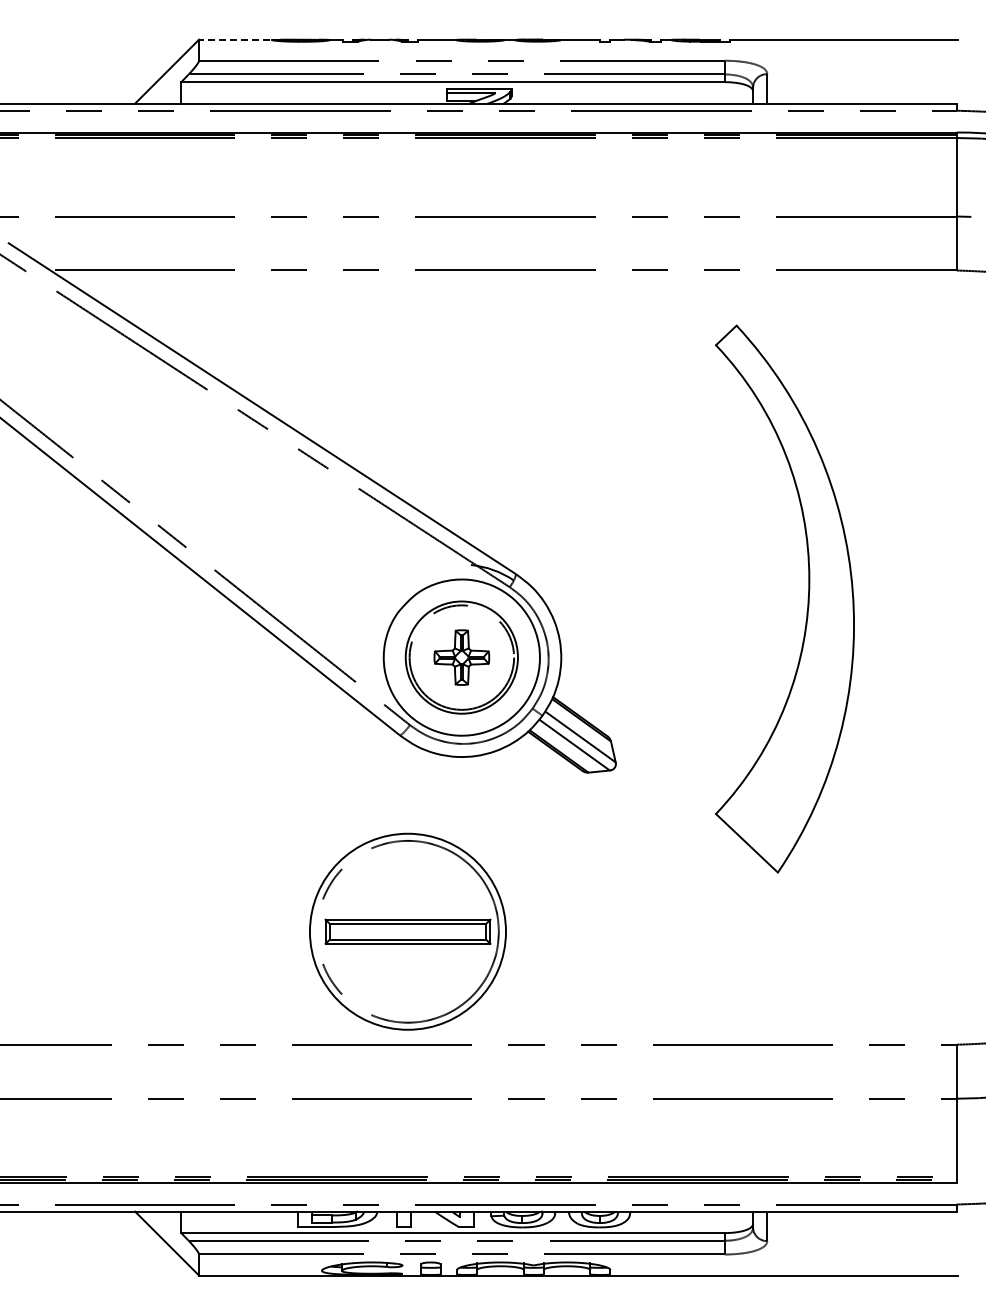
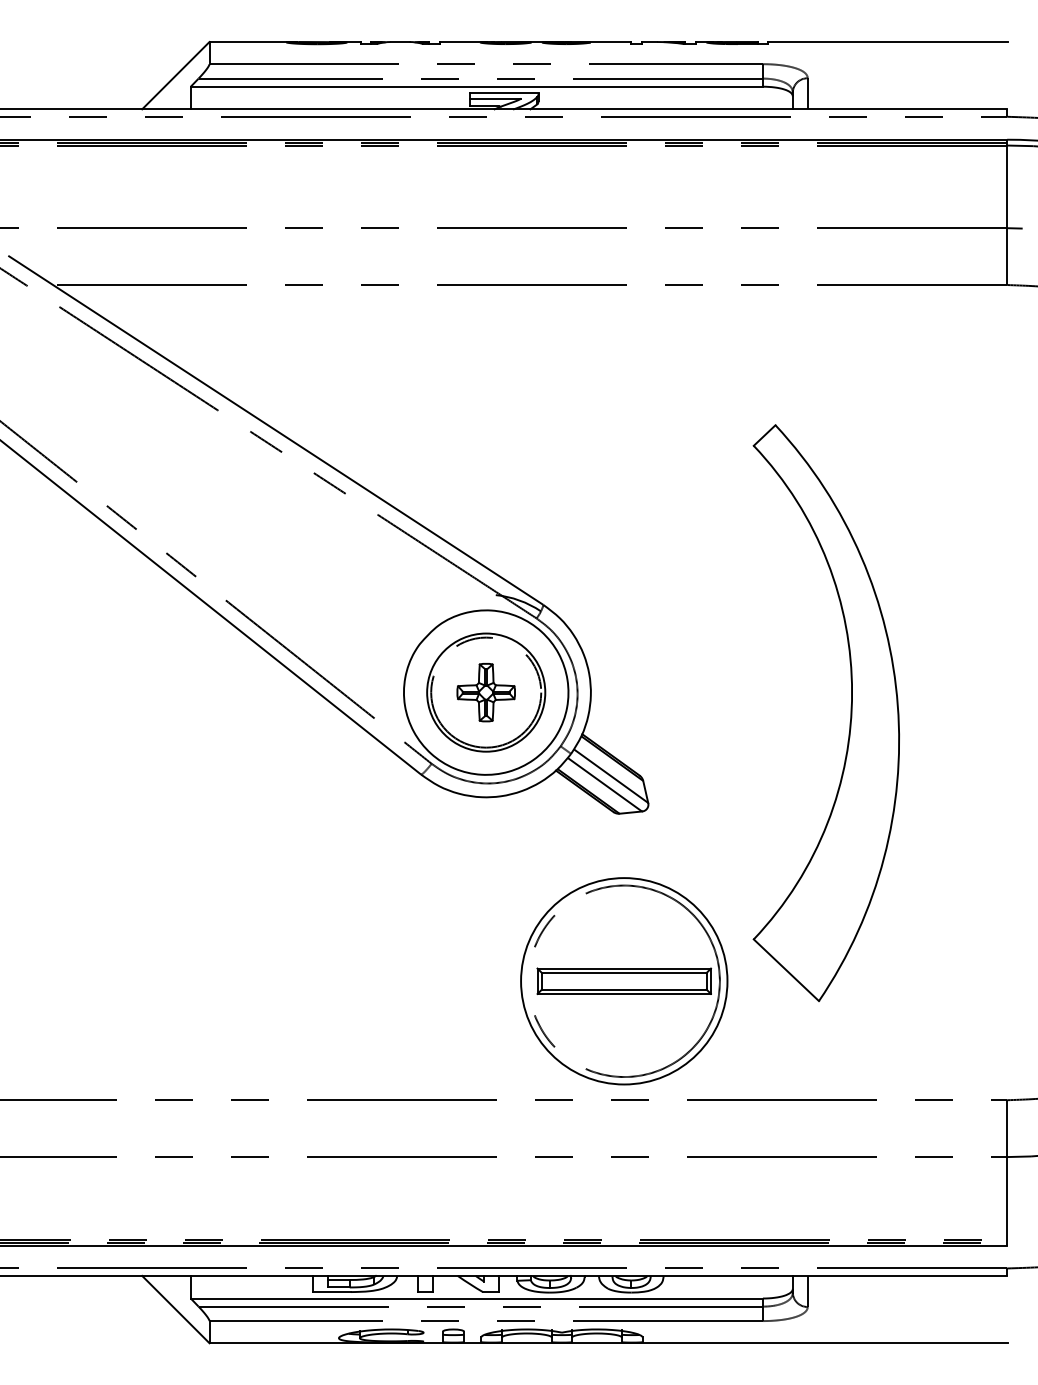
line: (239, 39) -> (252, 41), dashed -> solid
part: (807, 598) -> (850, 712), moved
part: (407, 931) -> (623, 980), moved

